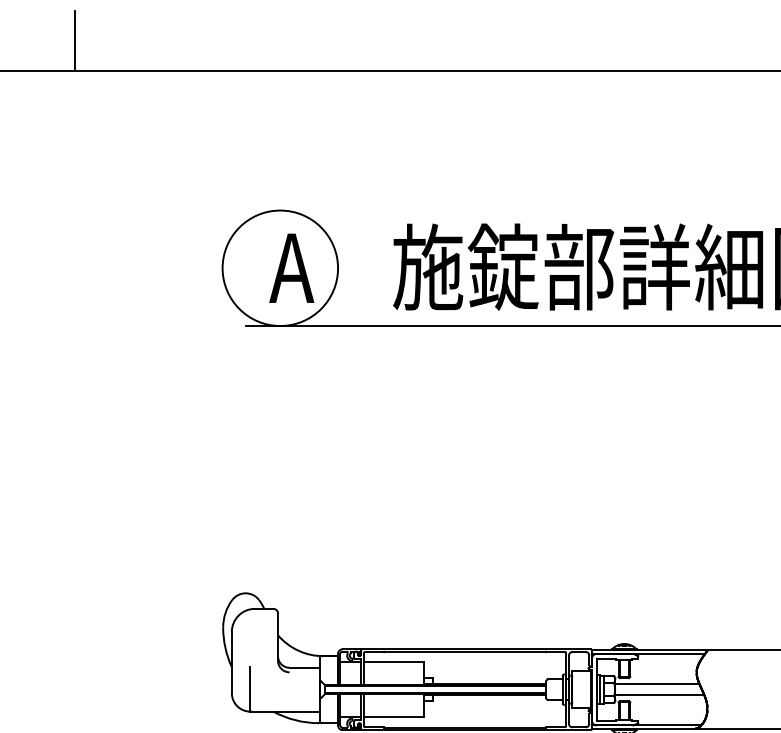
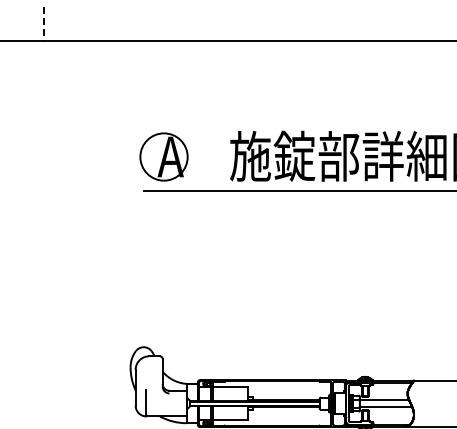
line: (74, 41) -> (43, 24), solid -> dashed
circle: (279, 267) -> (163, 156), size x0.7

